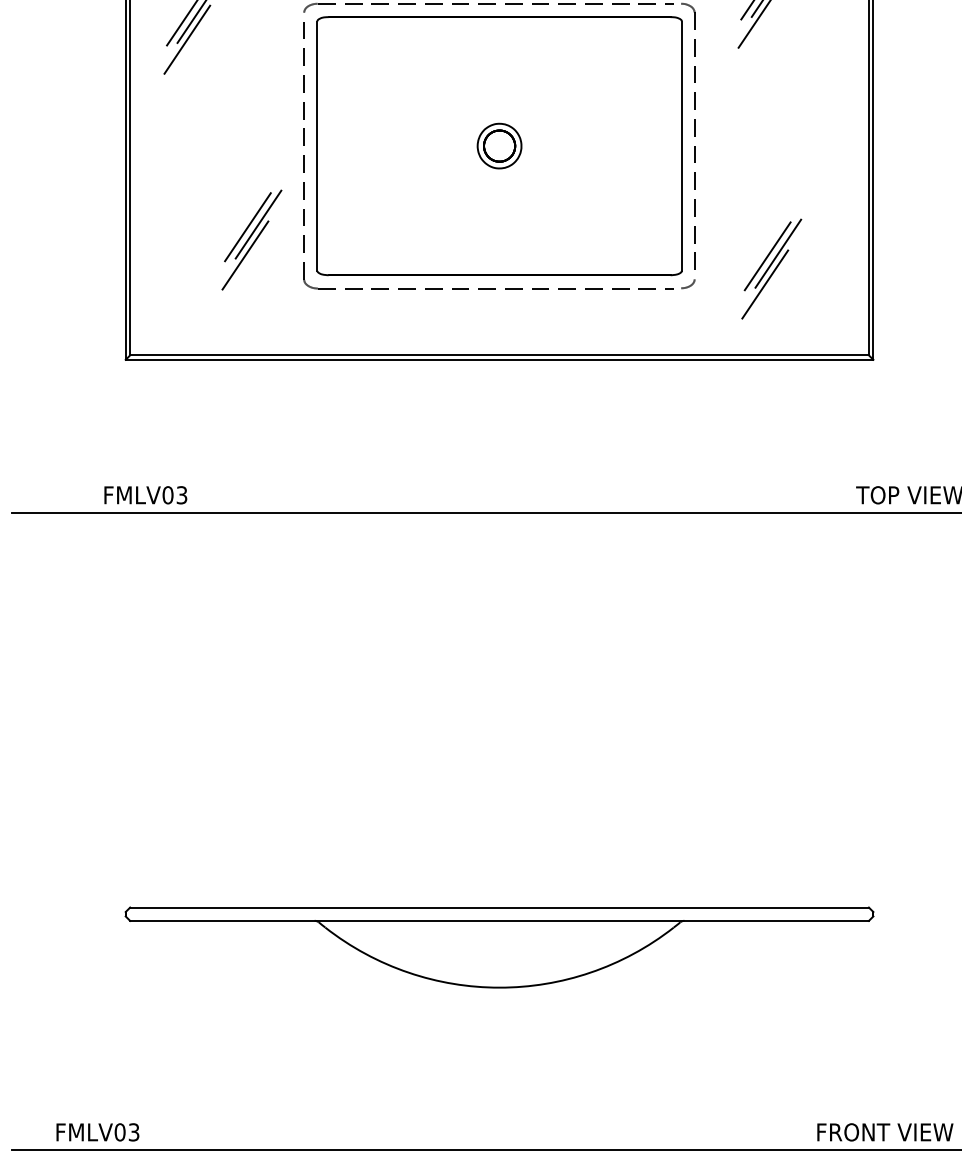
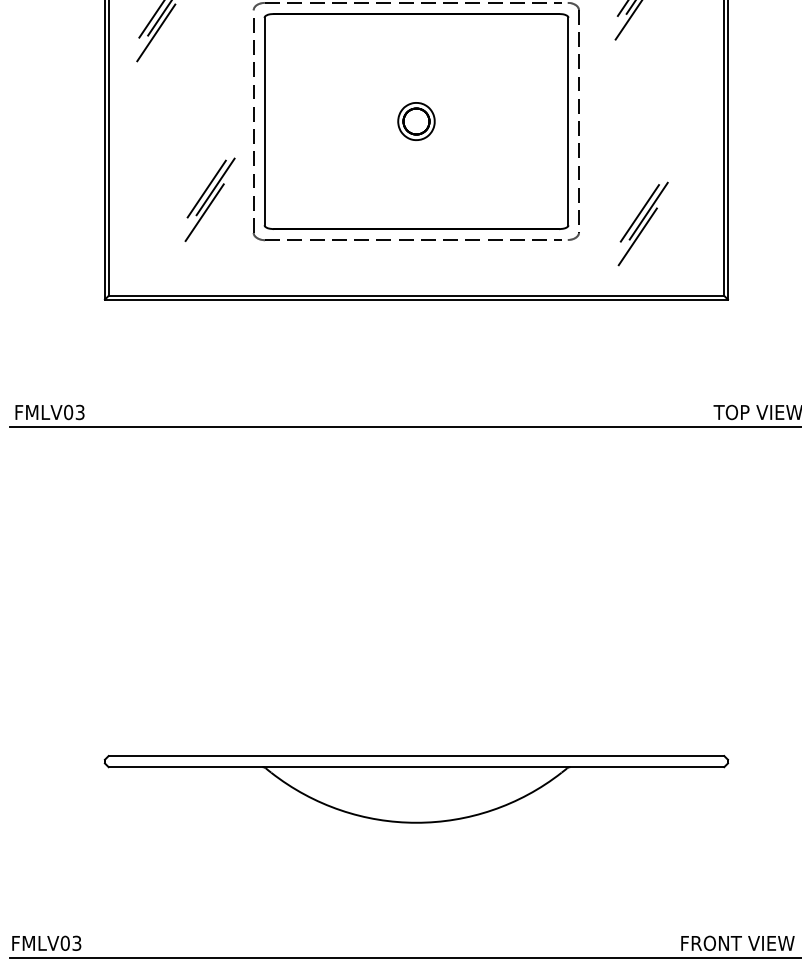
text: (145, 495) -> (49, 412), moved
text: (97, 1132) -> (46, 943), moved

